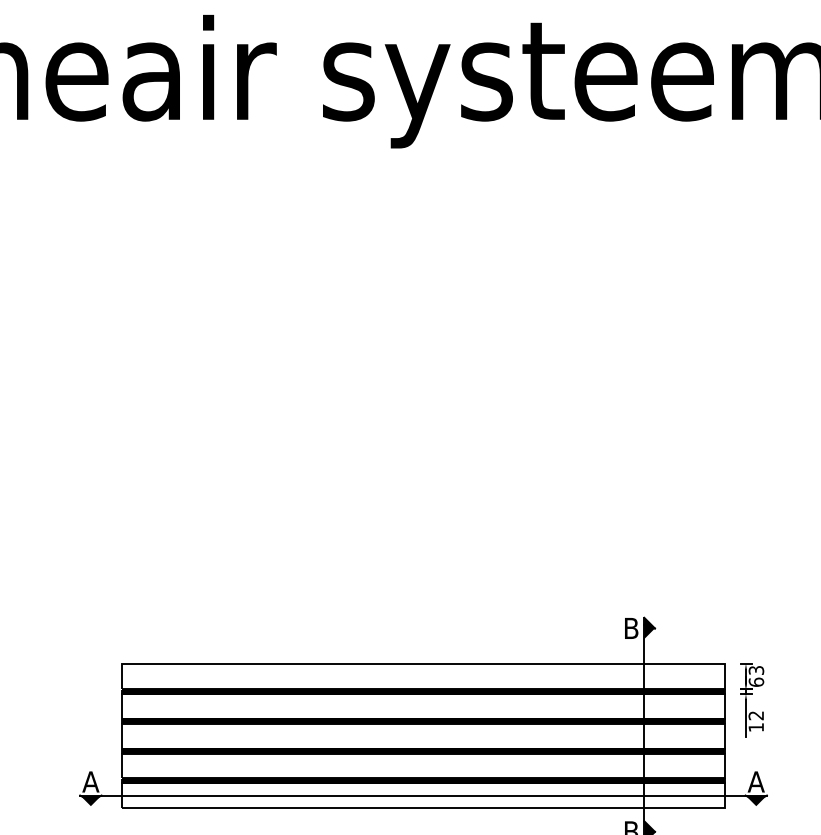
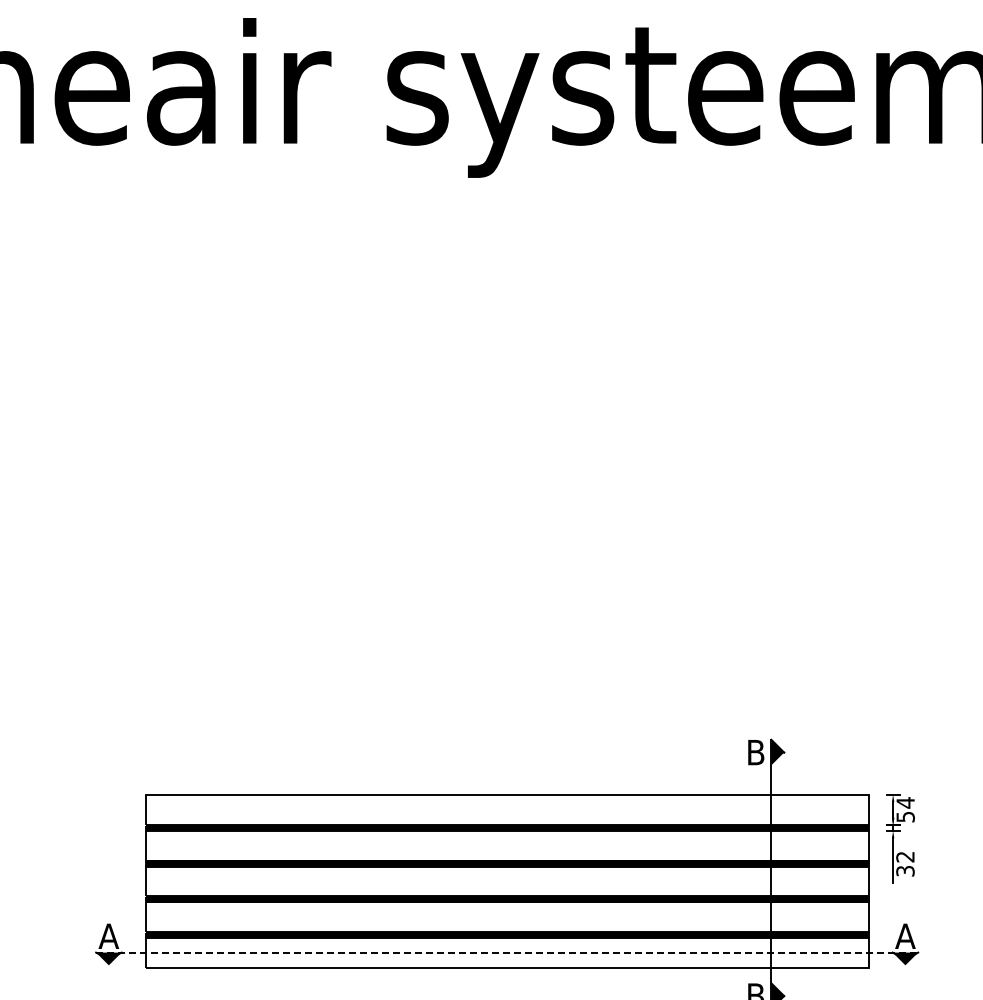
text: (756, 676) -> (905, 809), 63 -> 54
text: (756, 727) -> (905, 871), 12 -> 32
line: (423, 795) -> (507, 952), solid -> dashed

